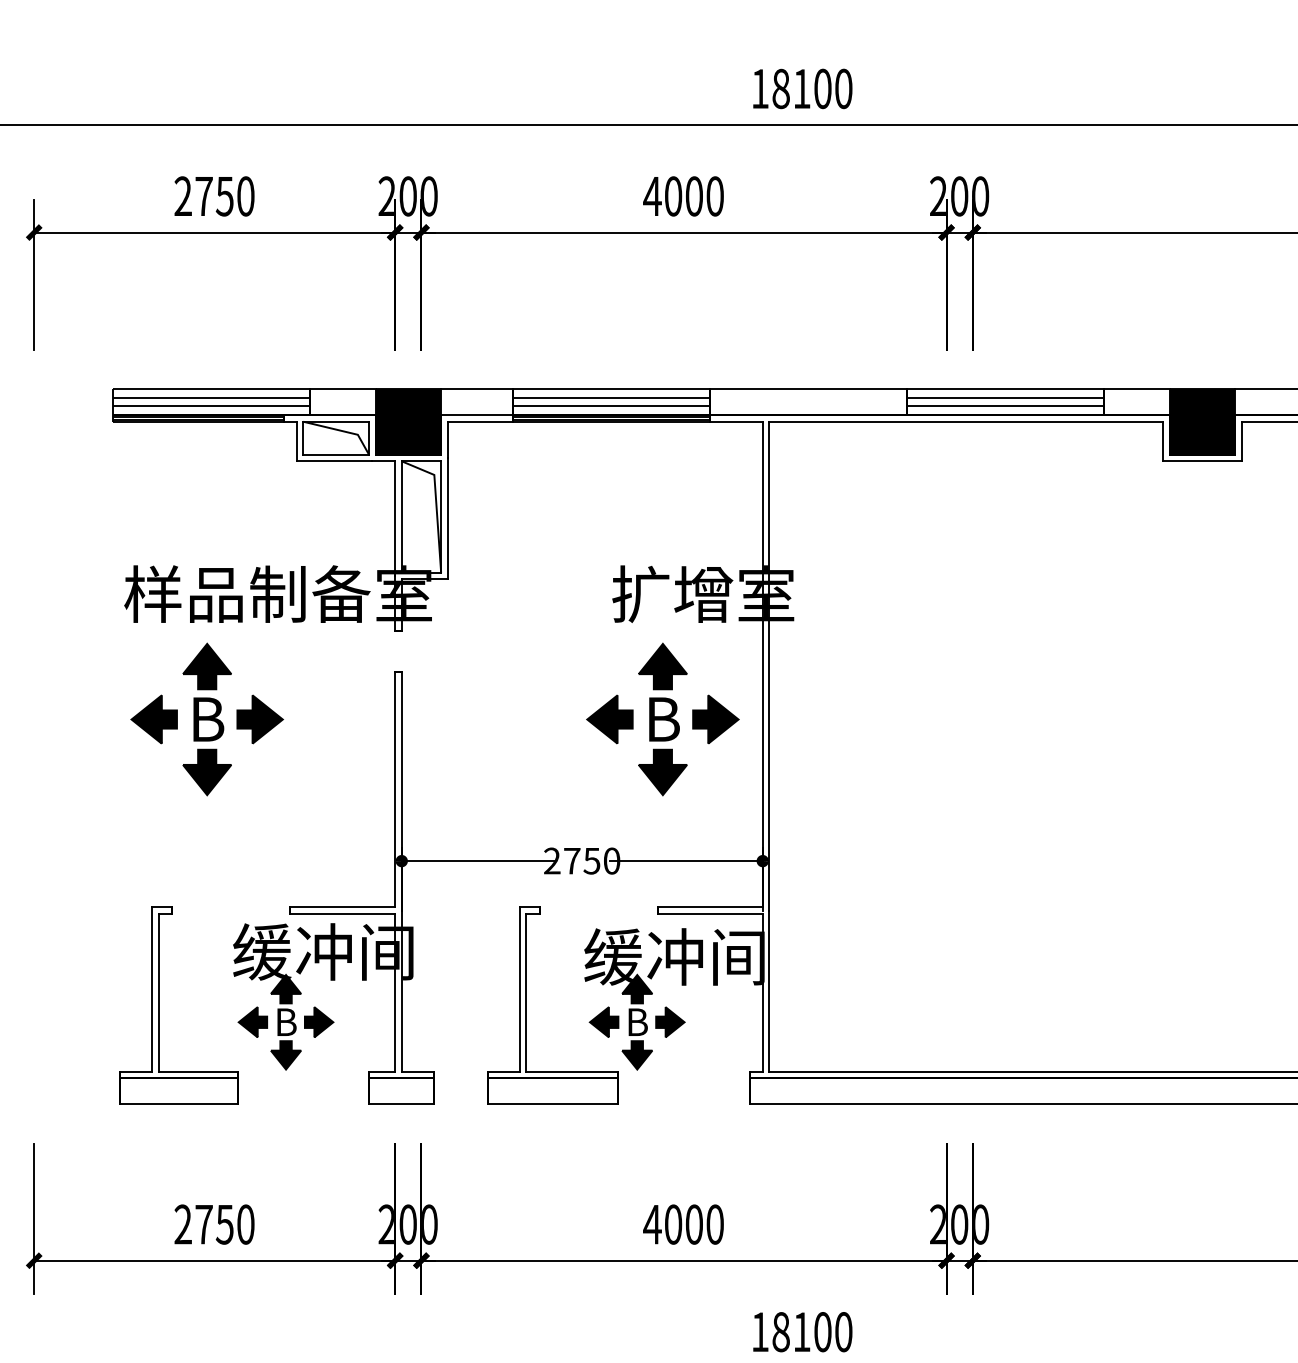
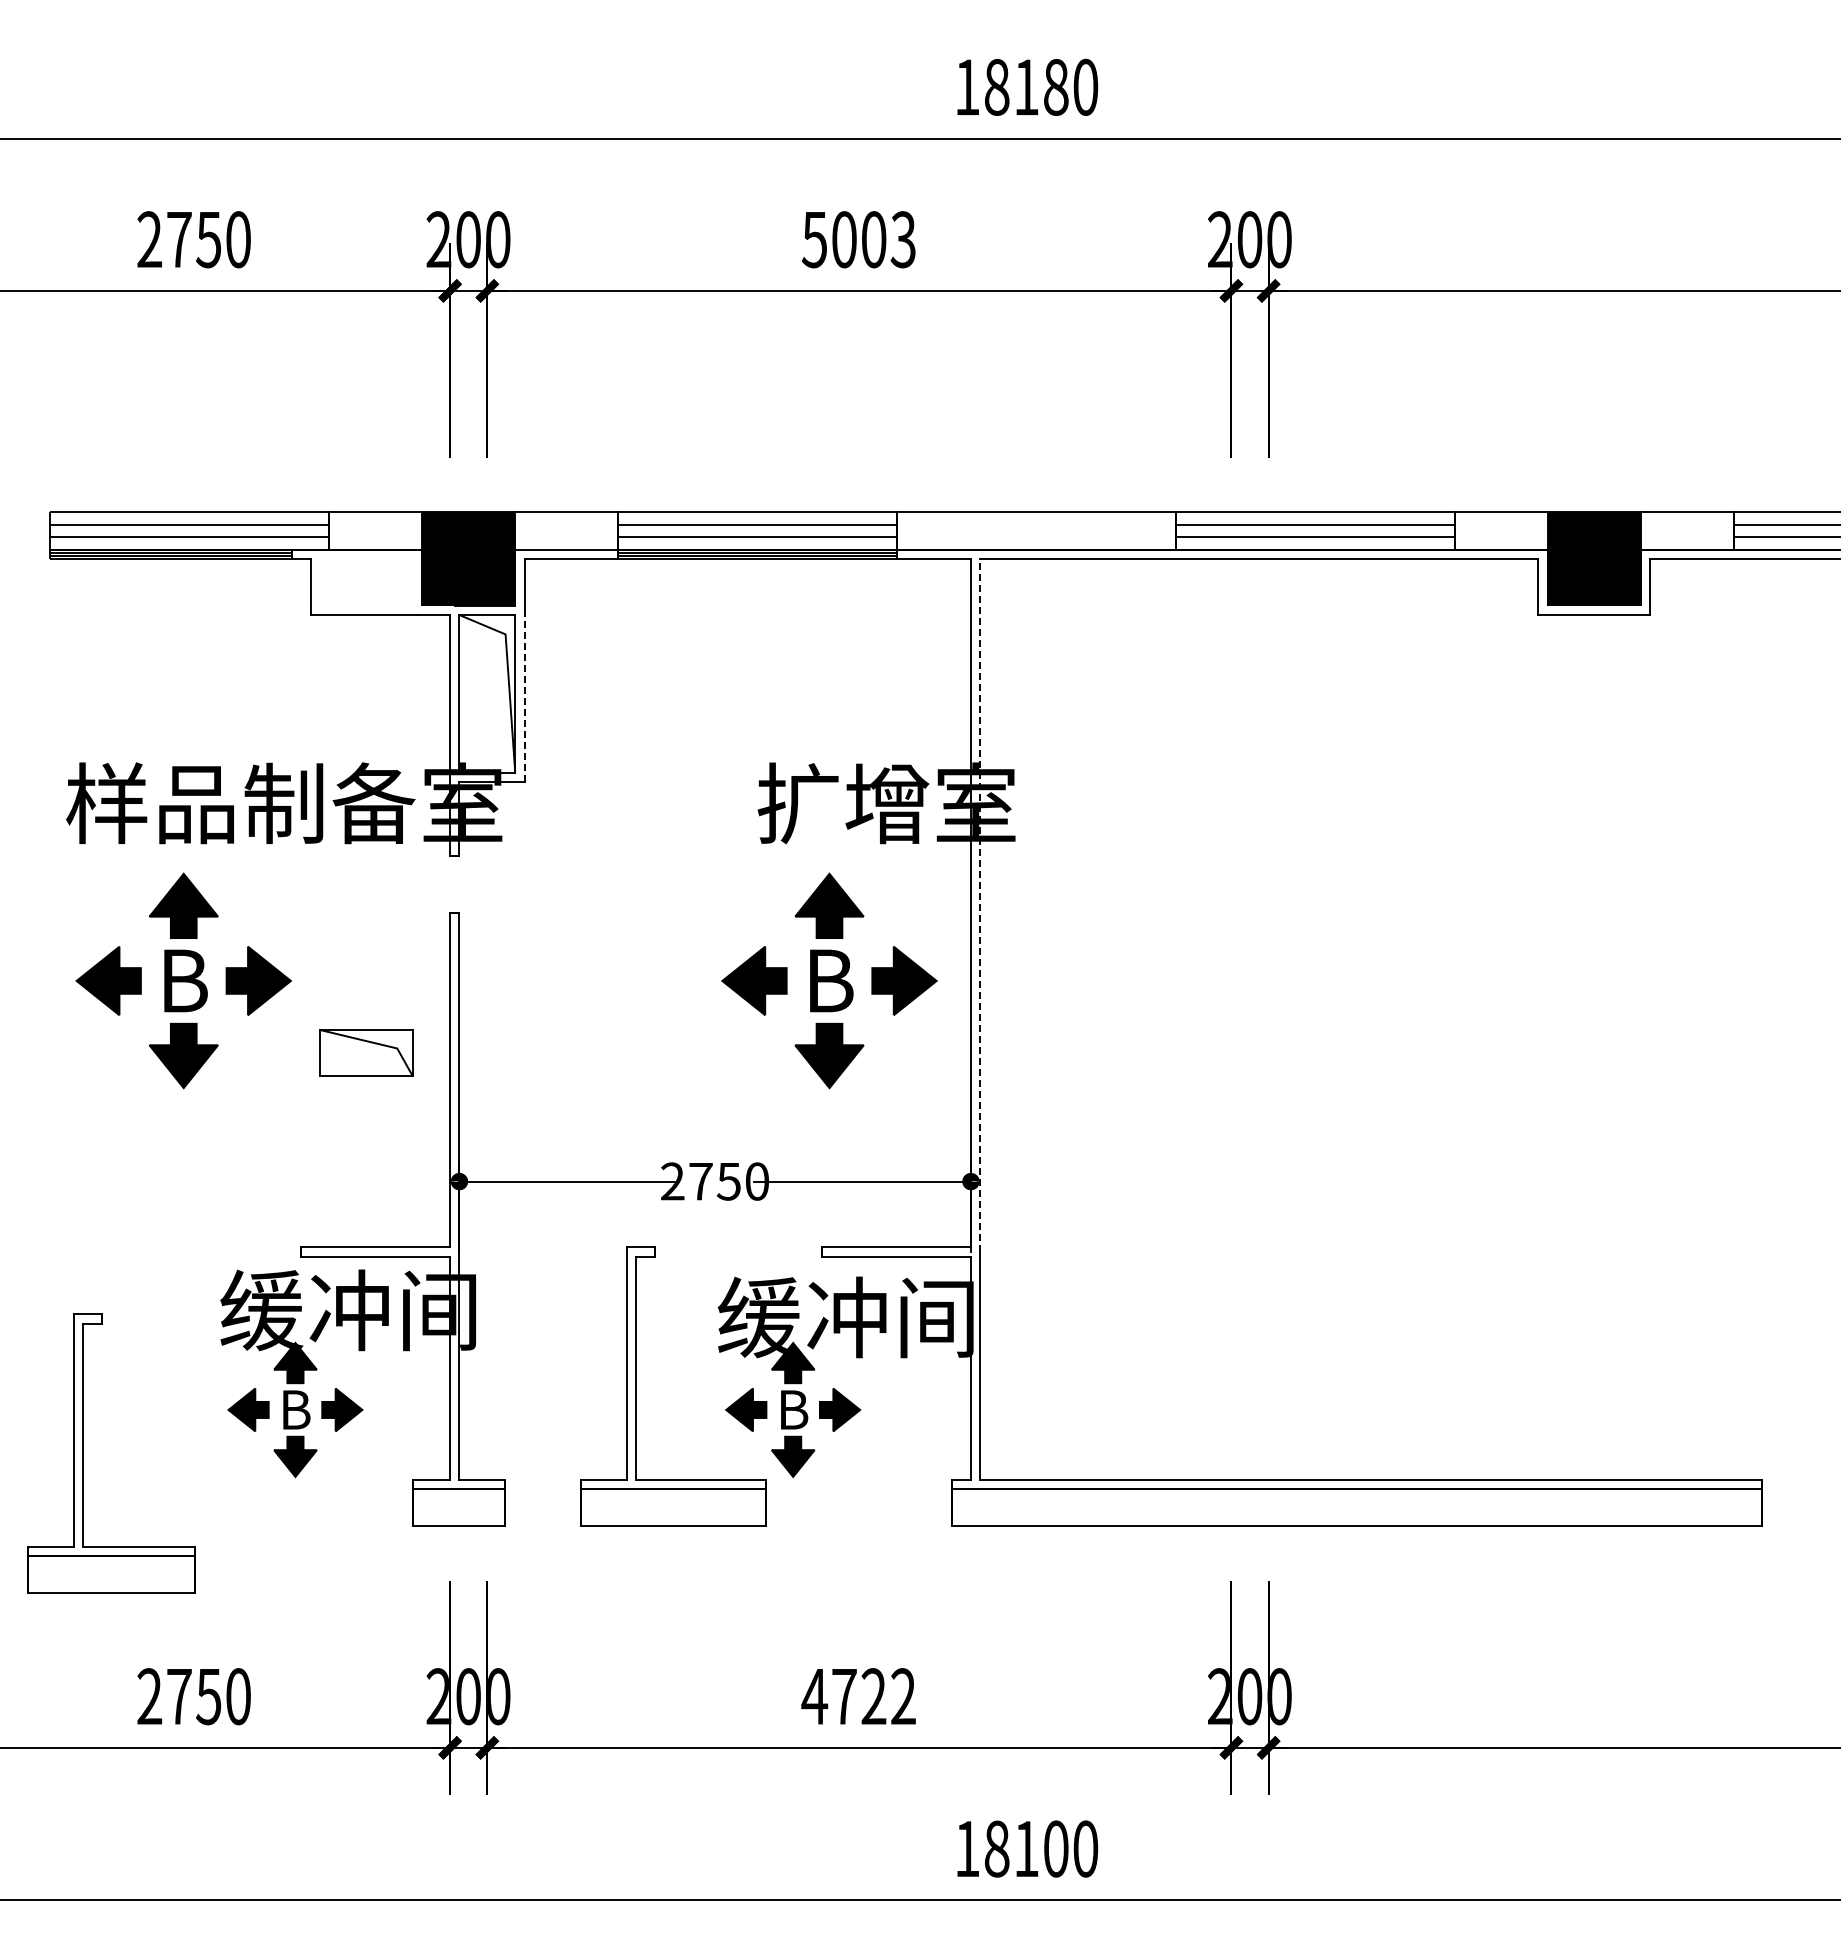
text: (823, 88) -> (1056, 86), 18100 -> 18180
text: (683, 196) -> (858, 239), 4000 -> 5003
part: (336, 437) -> (366, 1052), moved
line: (447, 518) -> (524, 696), solid -> dashed
line: (769, 665) -> (980, 904), solid -> dashed
part: (159, 1005) -> (83, 1453), moved
text: (693, 1224) -> (873, 1696), 4000 -> 4722

